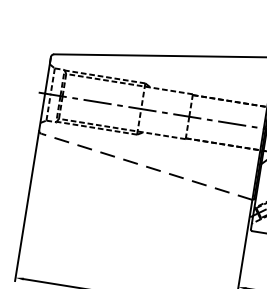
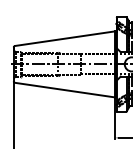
line: (147, 167) -> (65, 90), dashed -> solid

